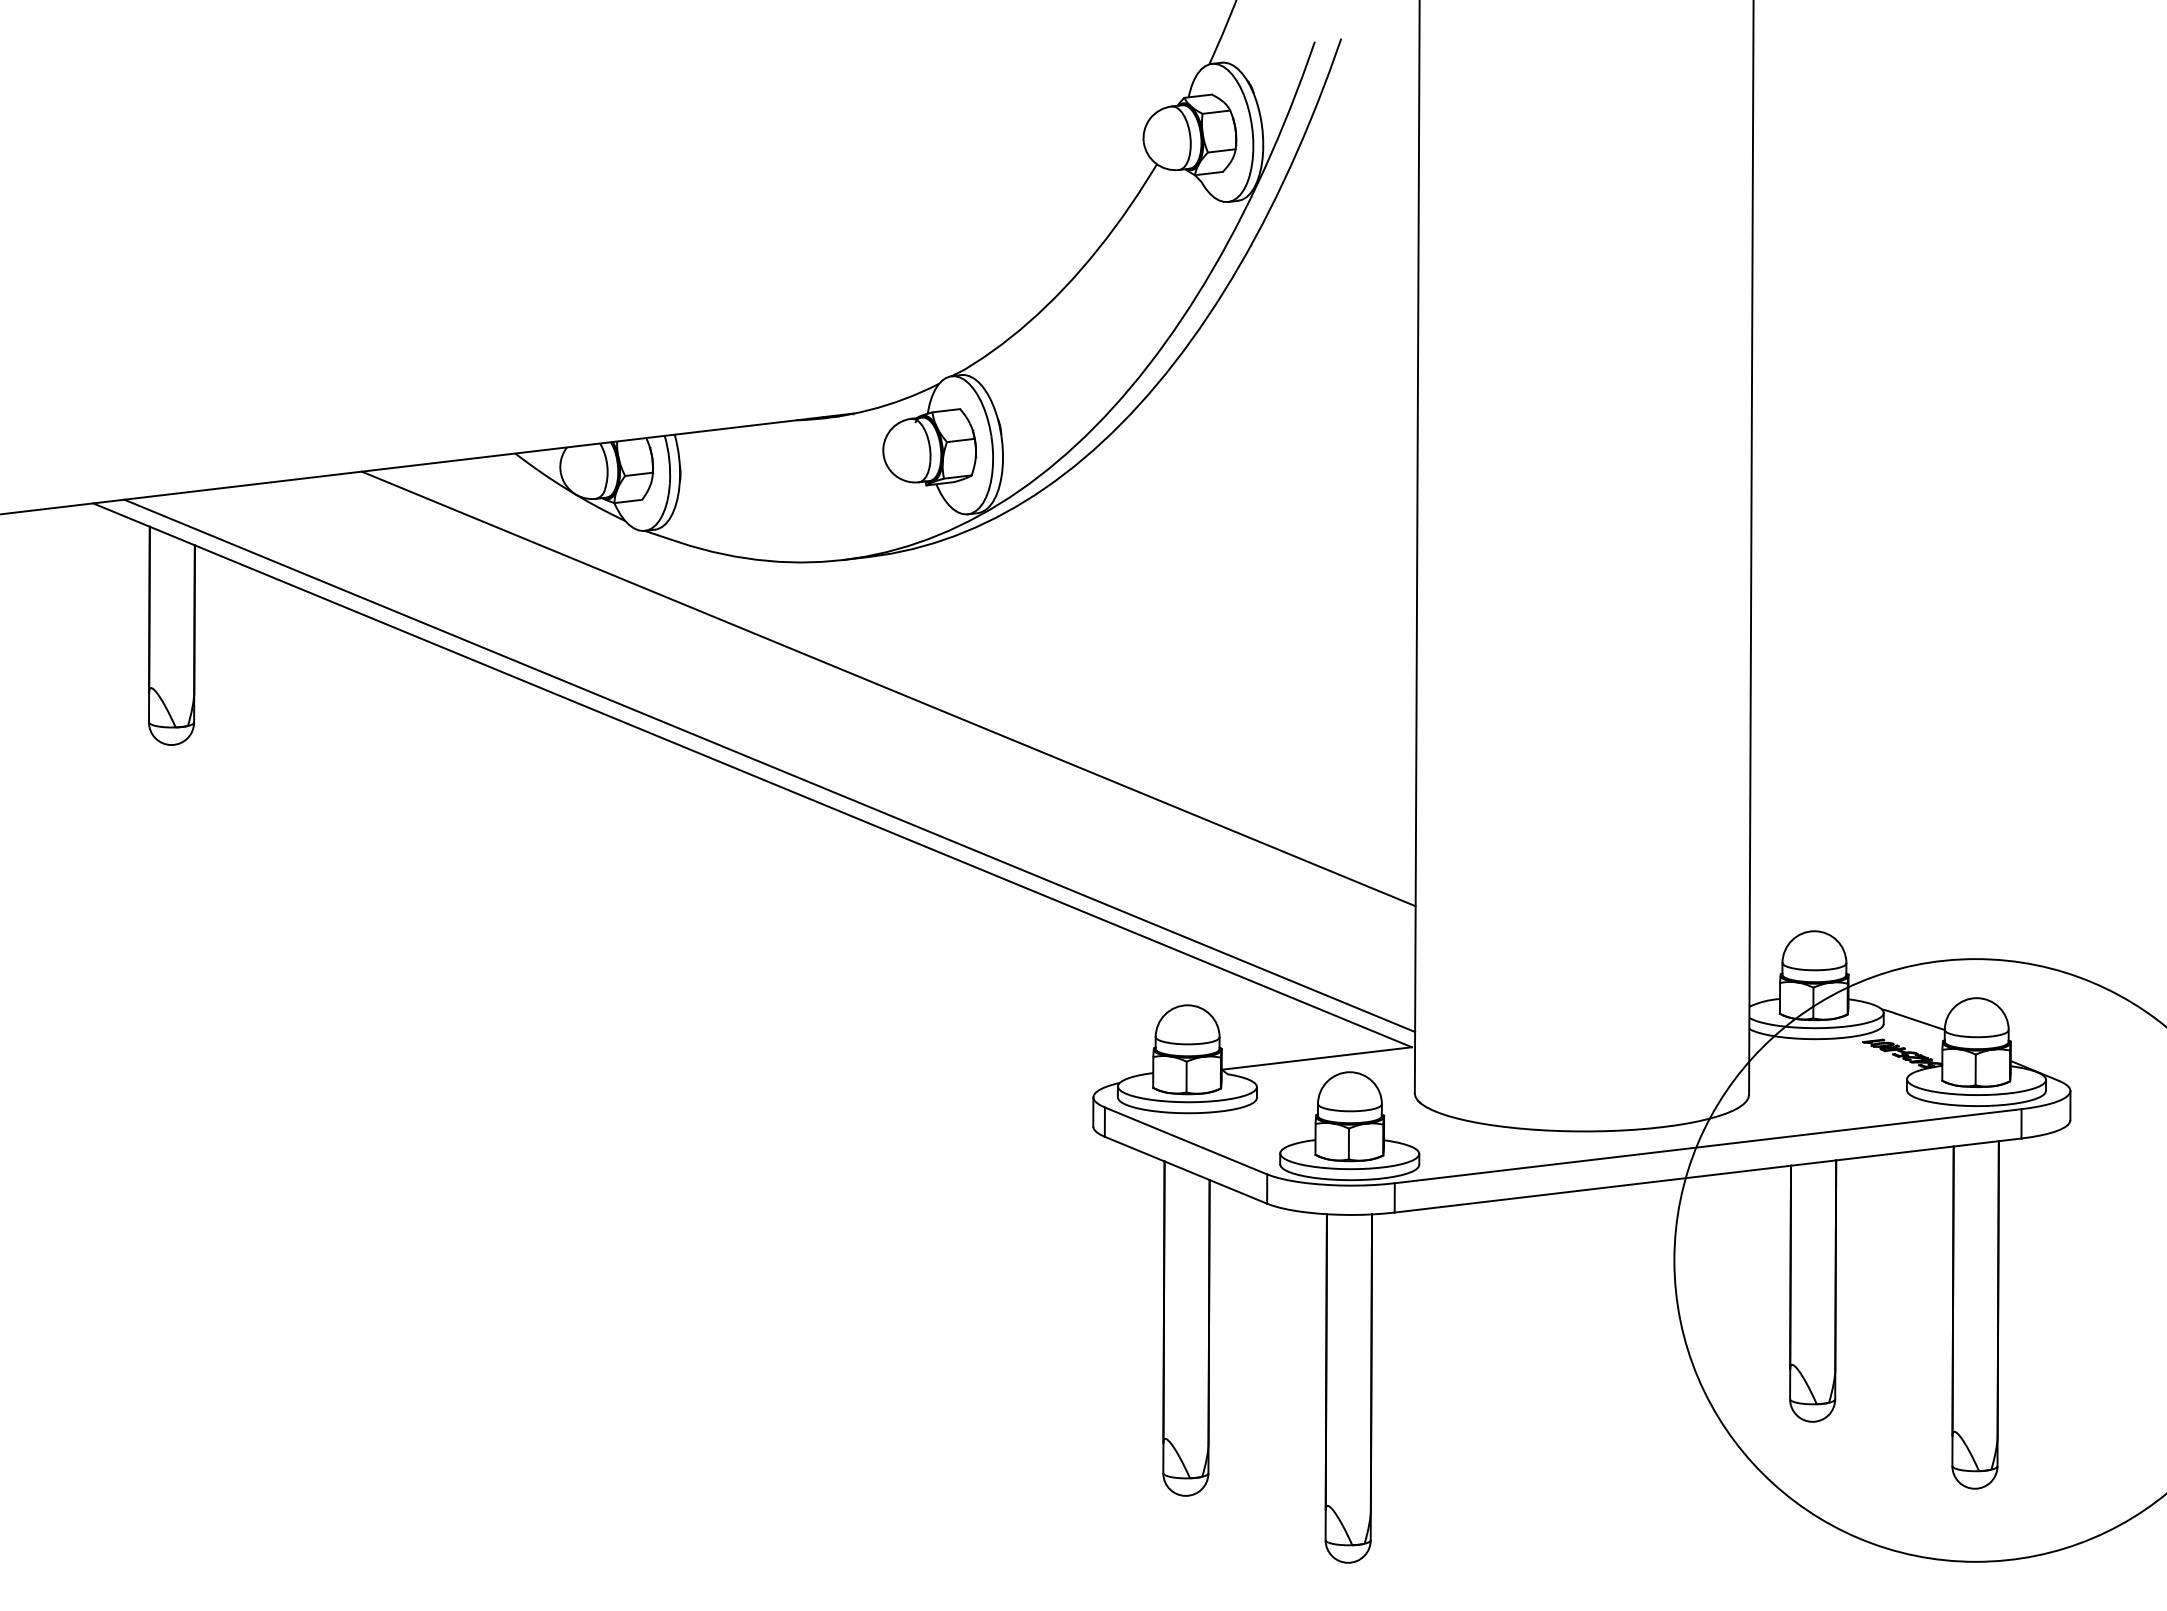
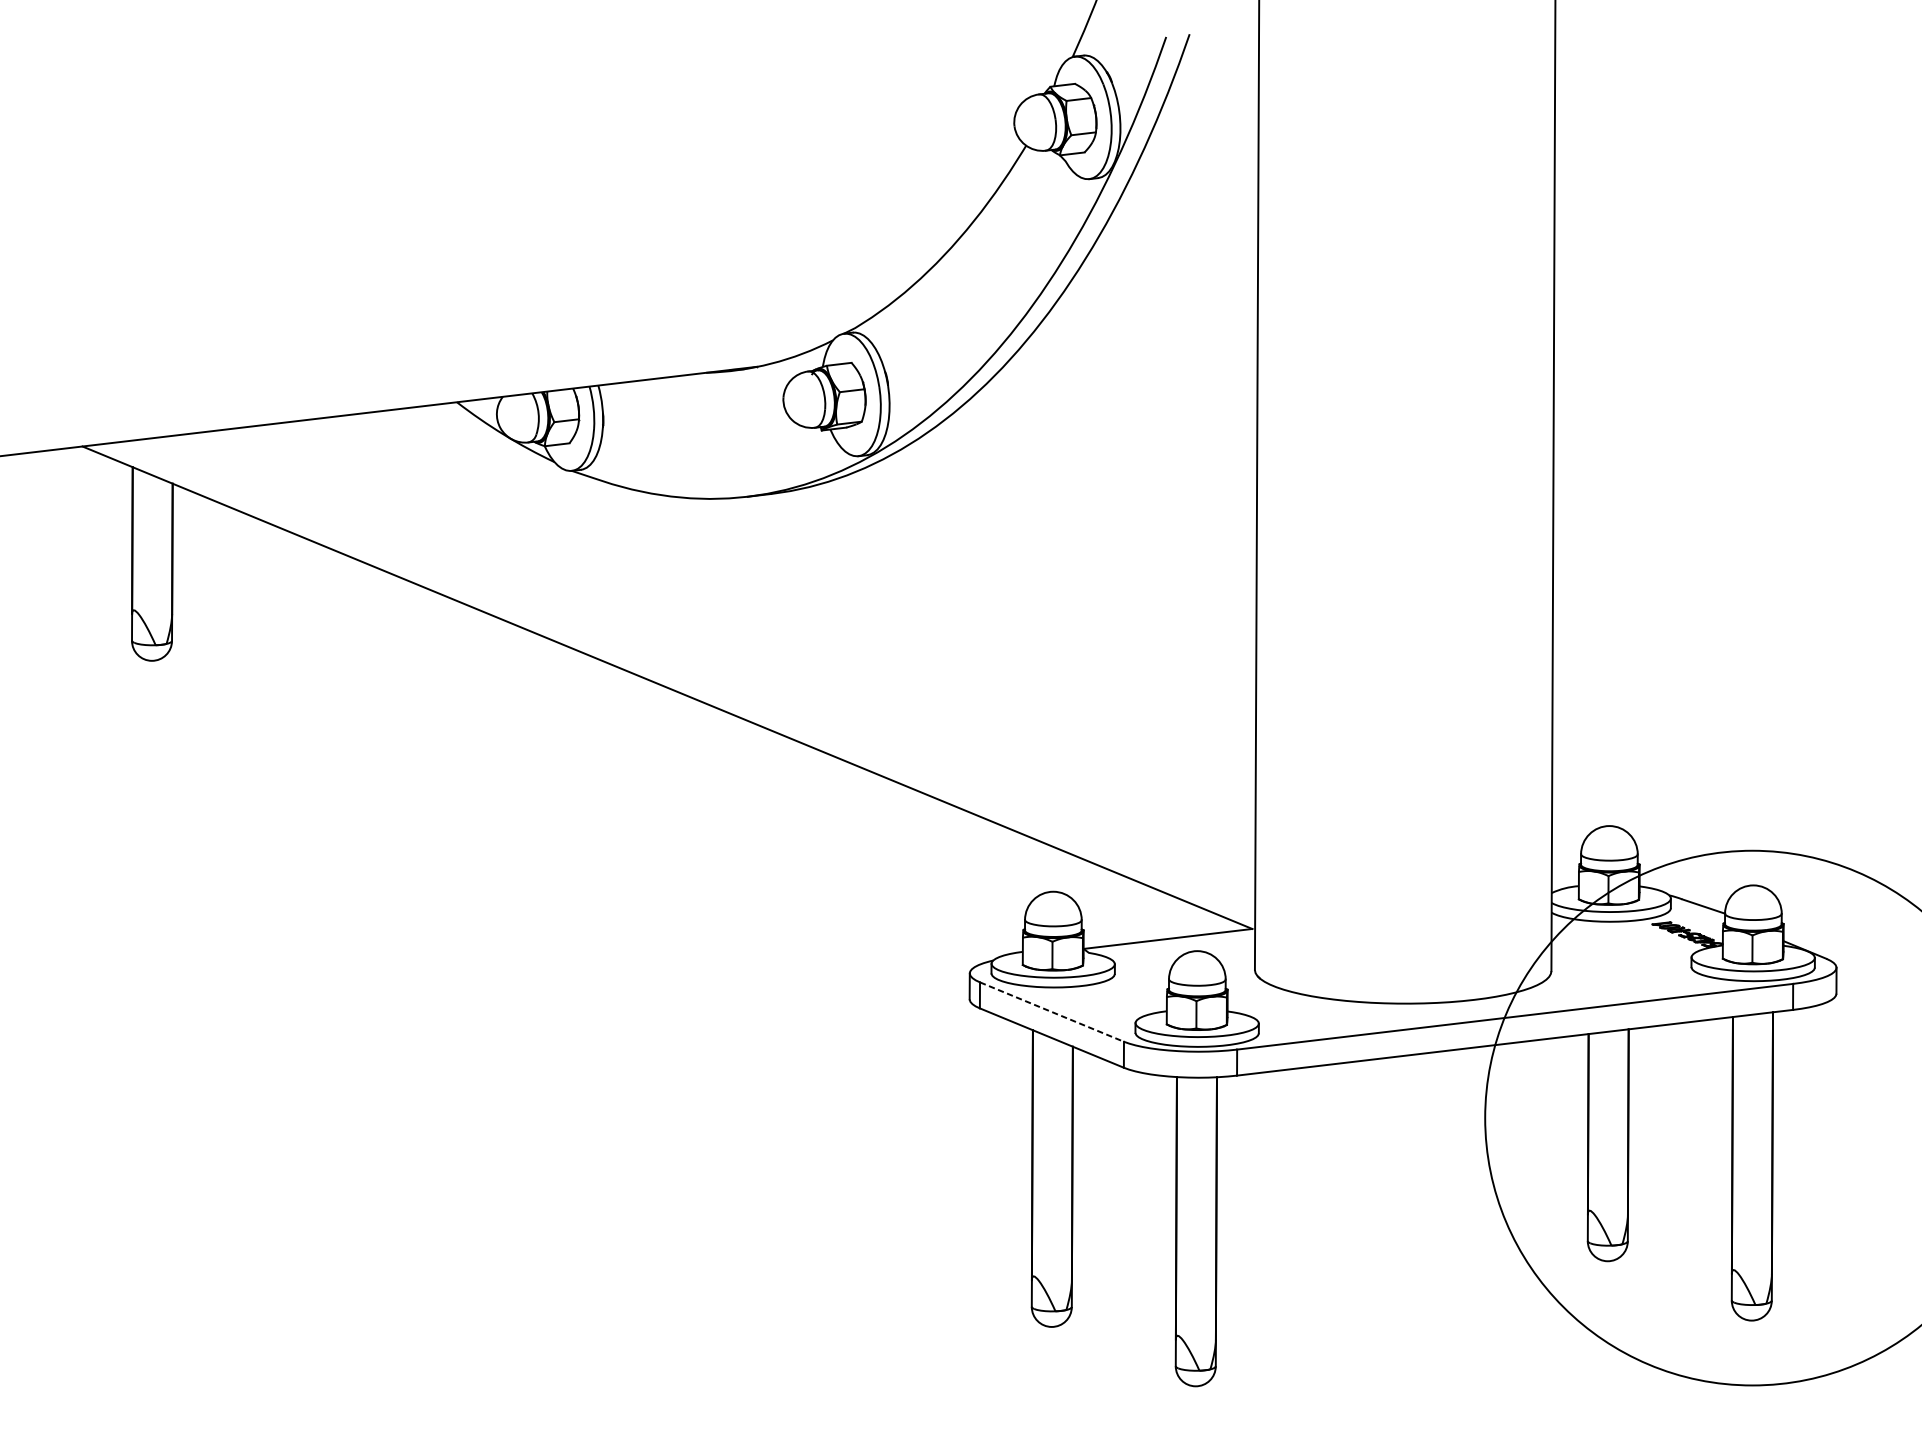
line: (888, 688) -> (788, 610), removed
line: (769, 765) -> (682, 679), removed
line: (1186, 1140) -> (1052, 1011), solid -> dashed

